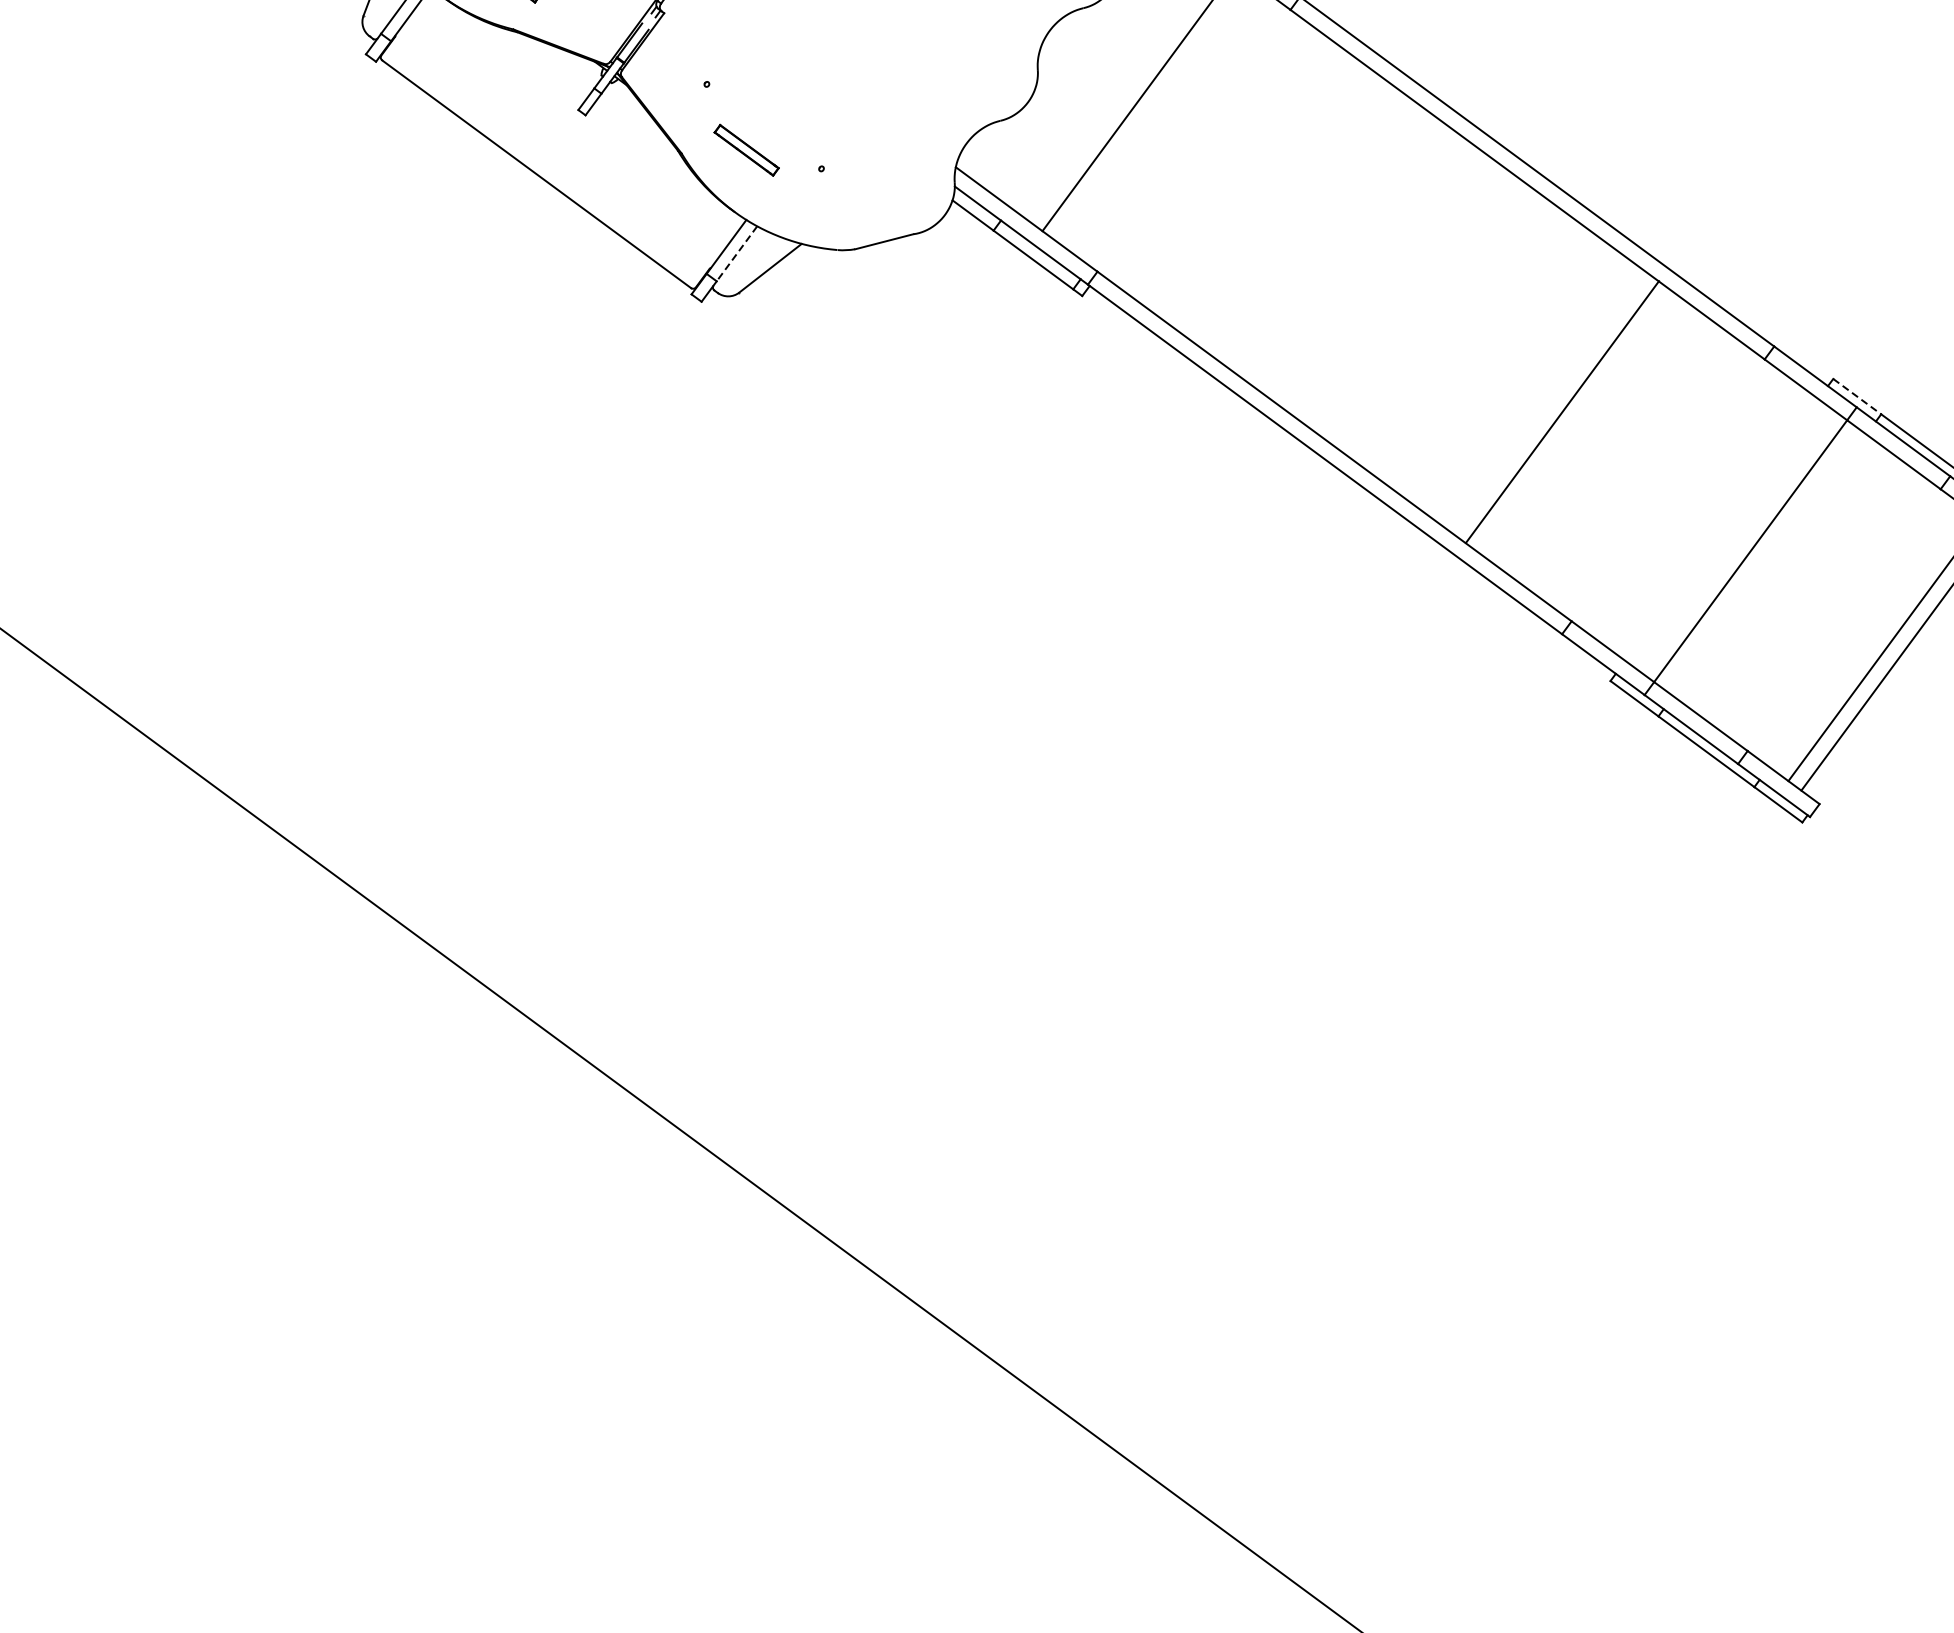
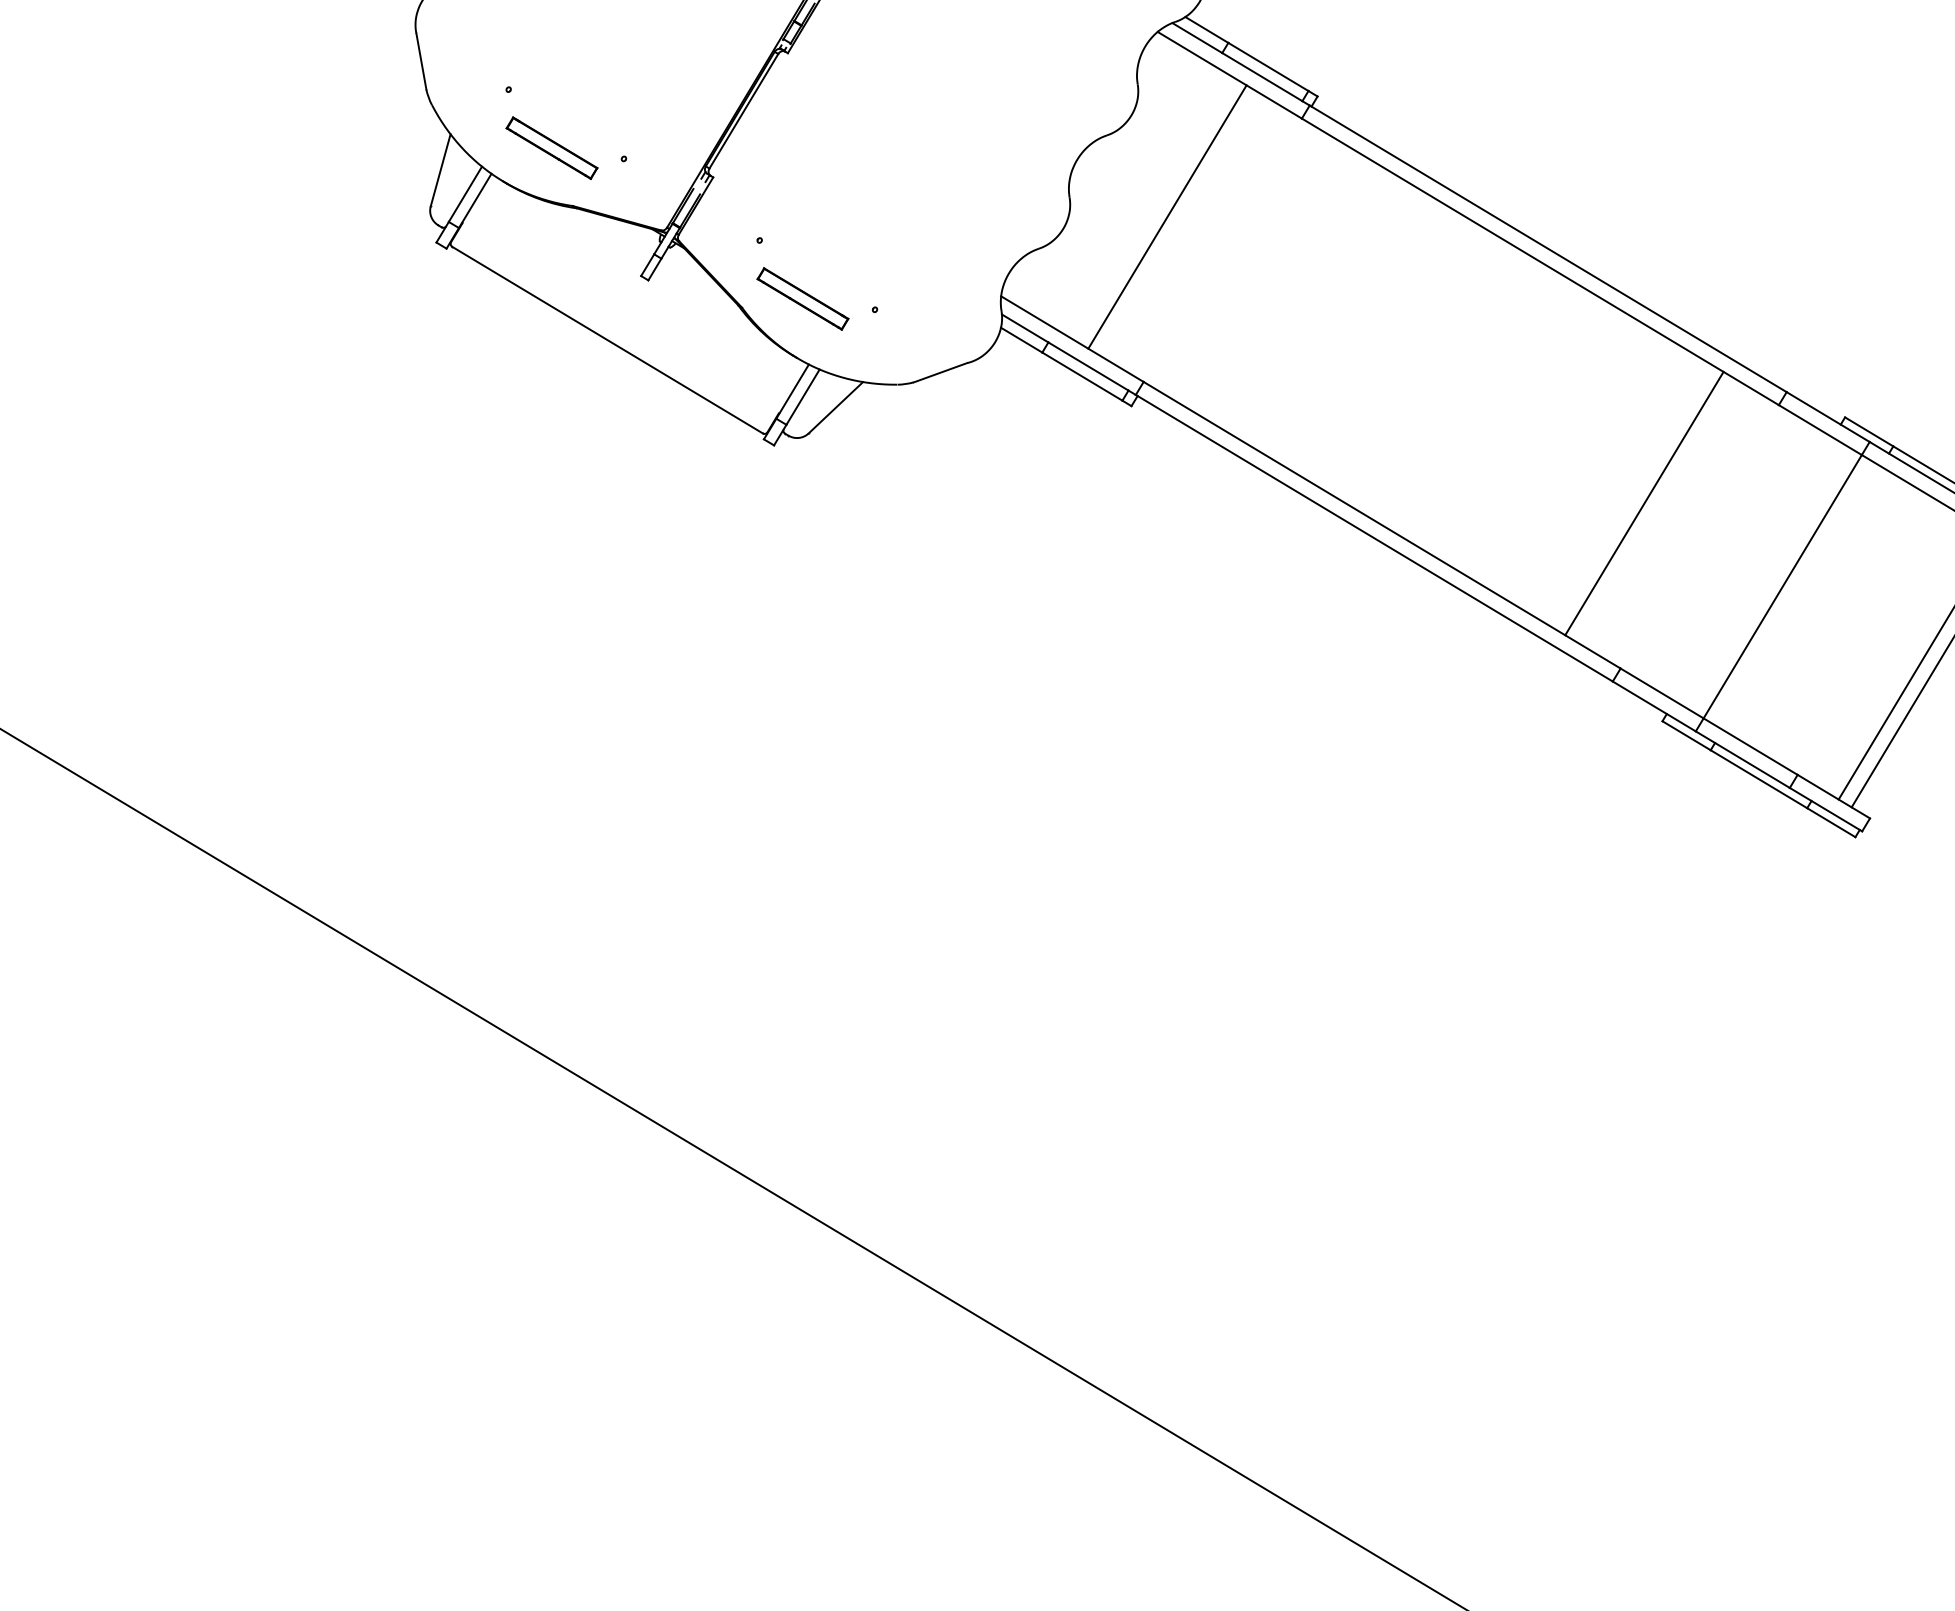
part: (746, 149) -> (802, 298), size x1.43
line: (736, 254) -> (802, 397), dashed -> solid
line: (1857, 397) -> (1869, 432), dashed -> solid
line: (1562, 411) -> (1644, 503), moved

